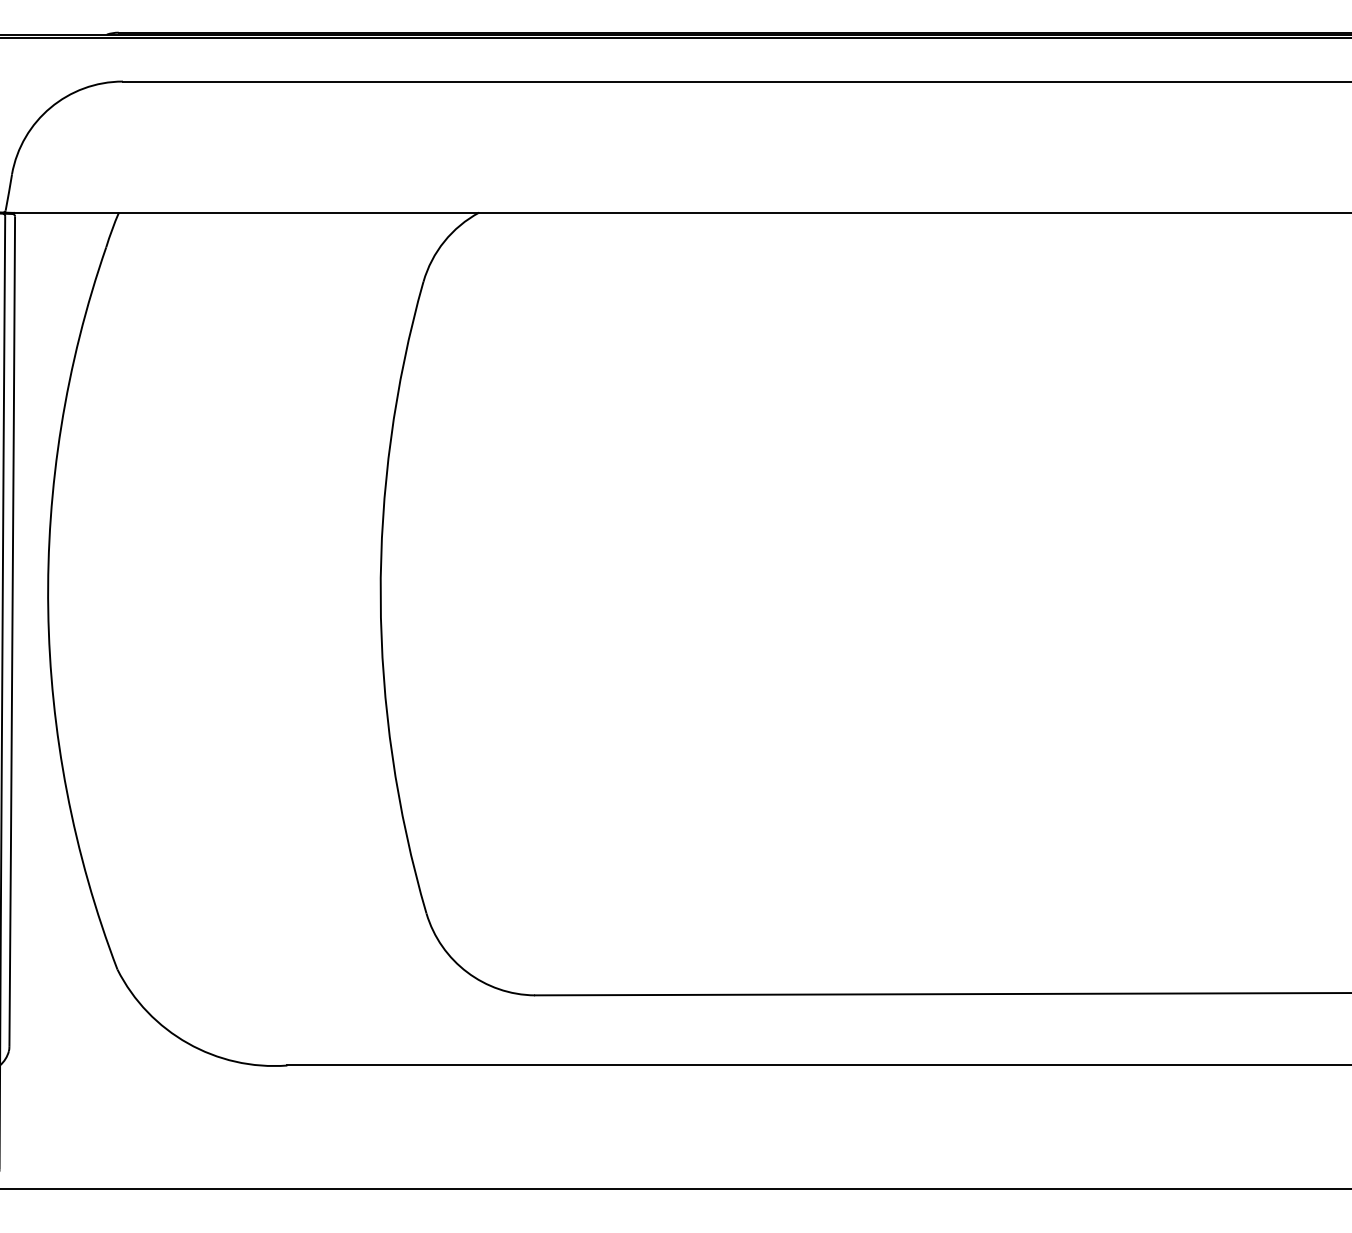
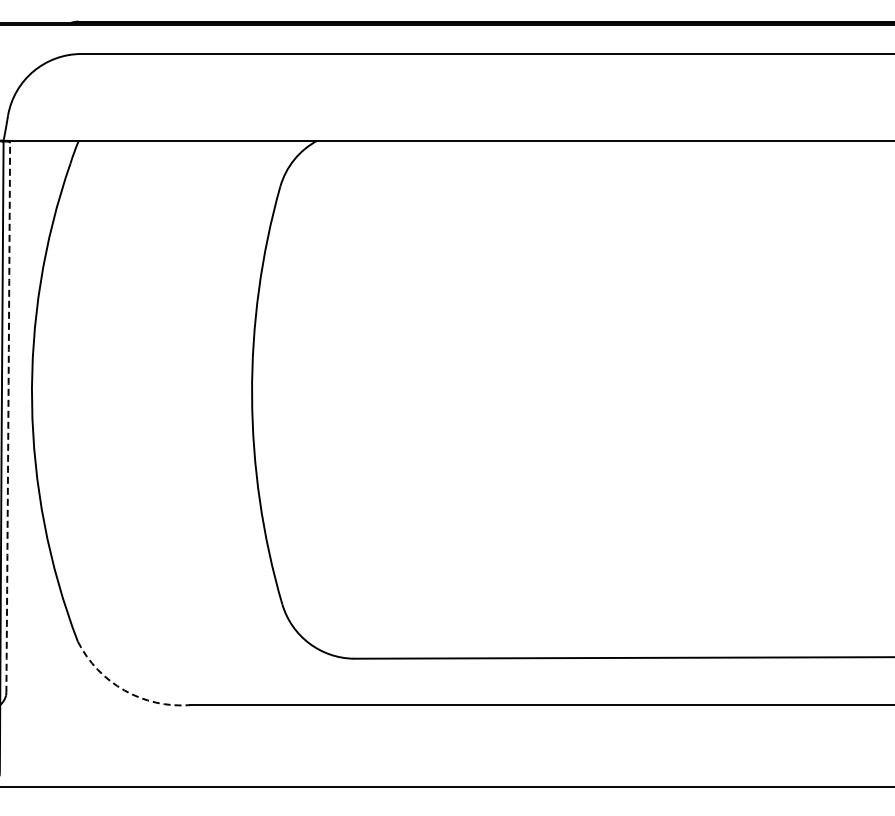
arc: (12, 632) -> (8, 418), solid -> dashed
arc: (187, 1043) -> (124, 690), solid -> dashed

